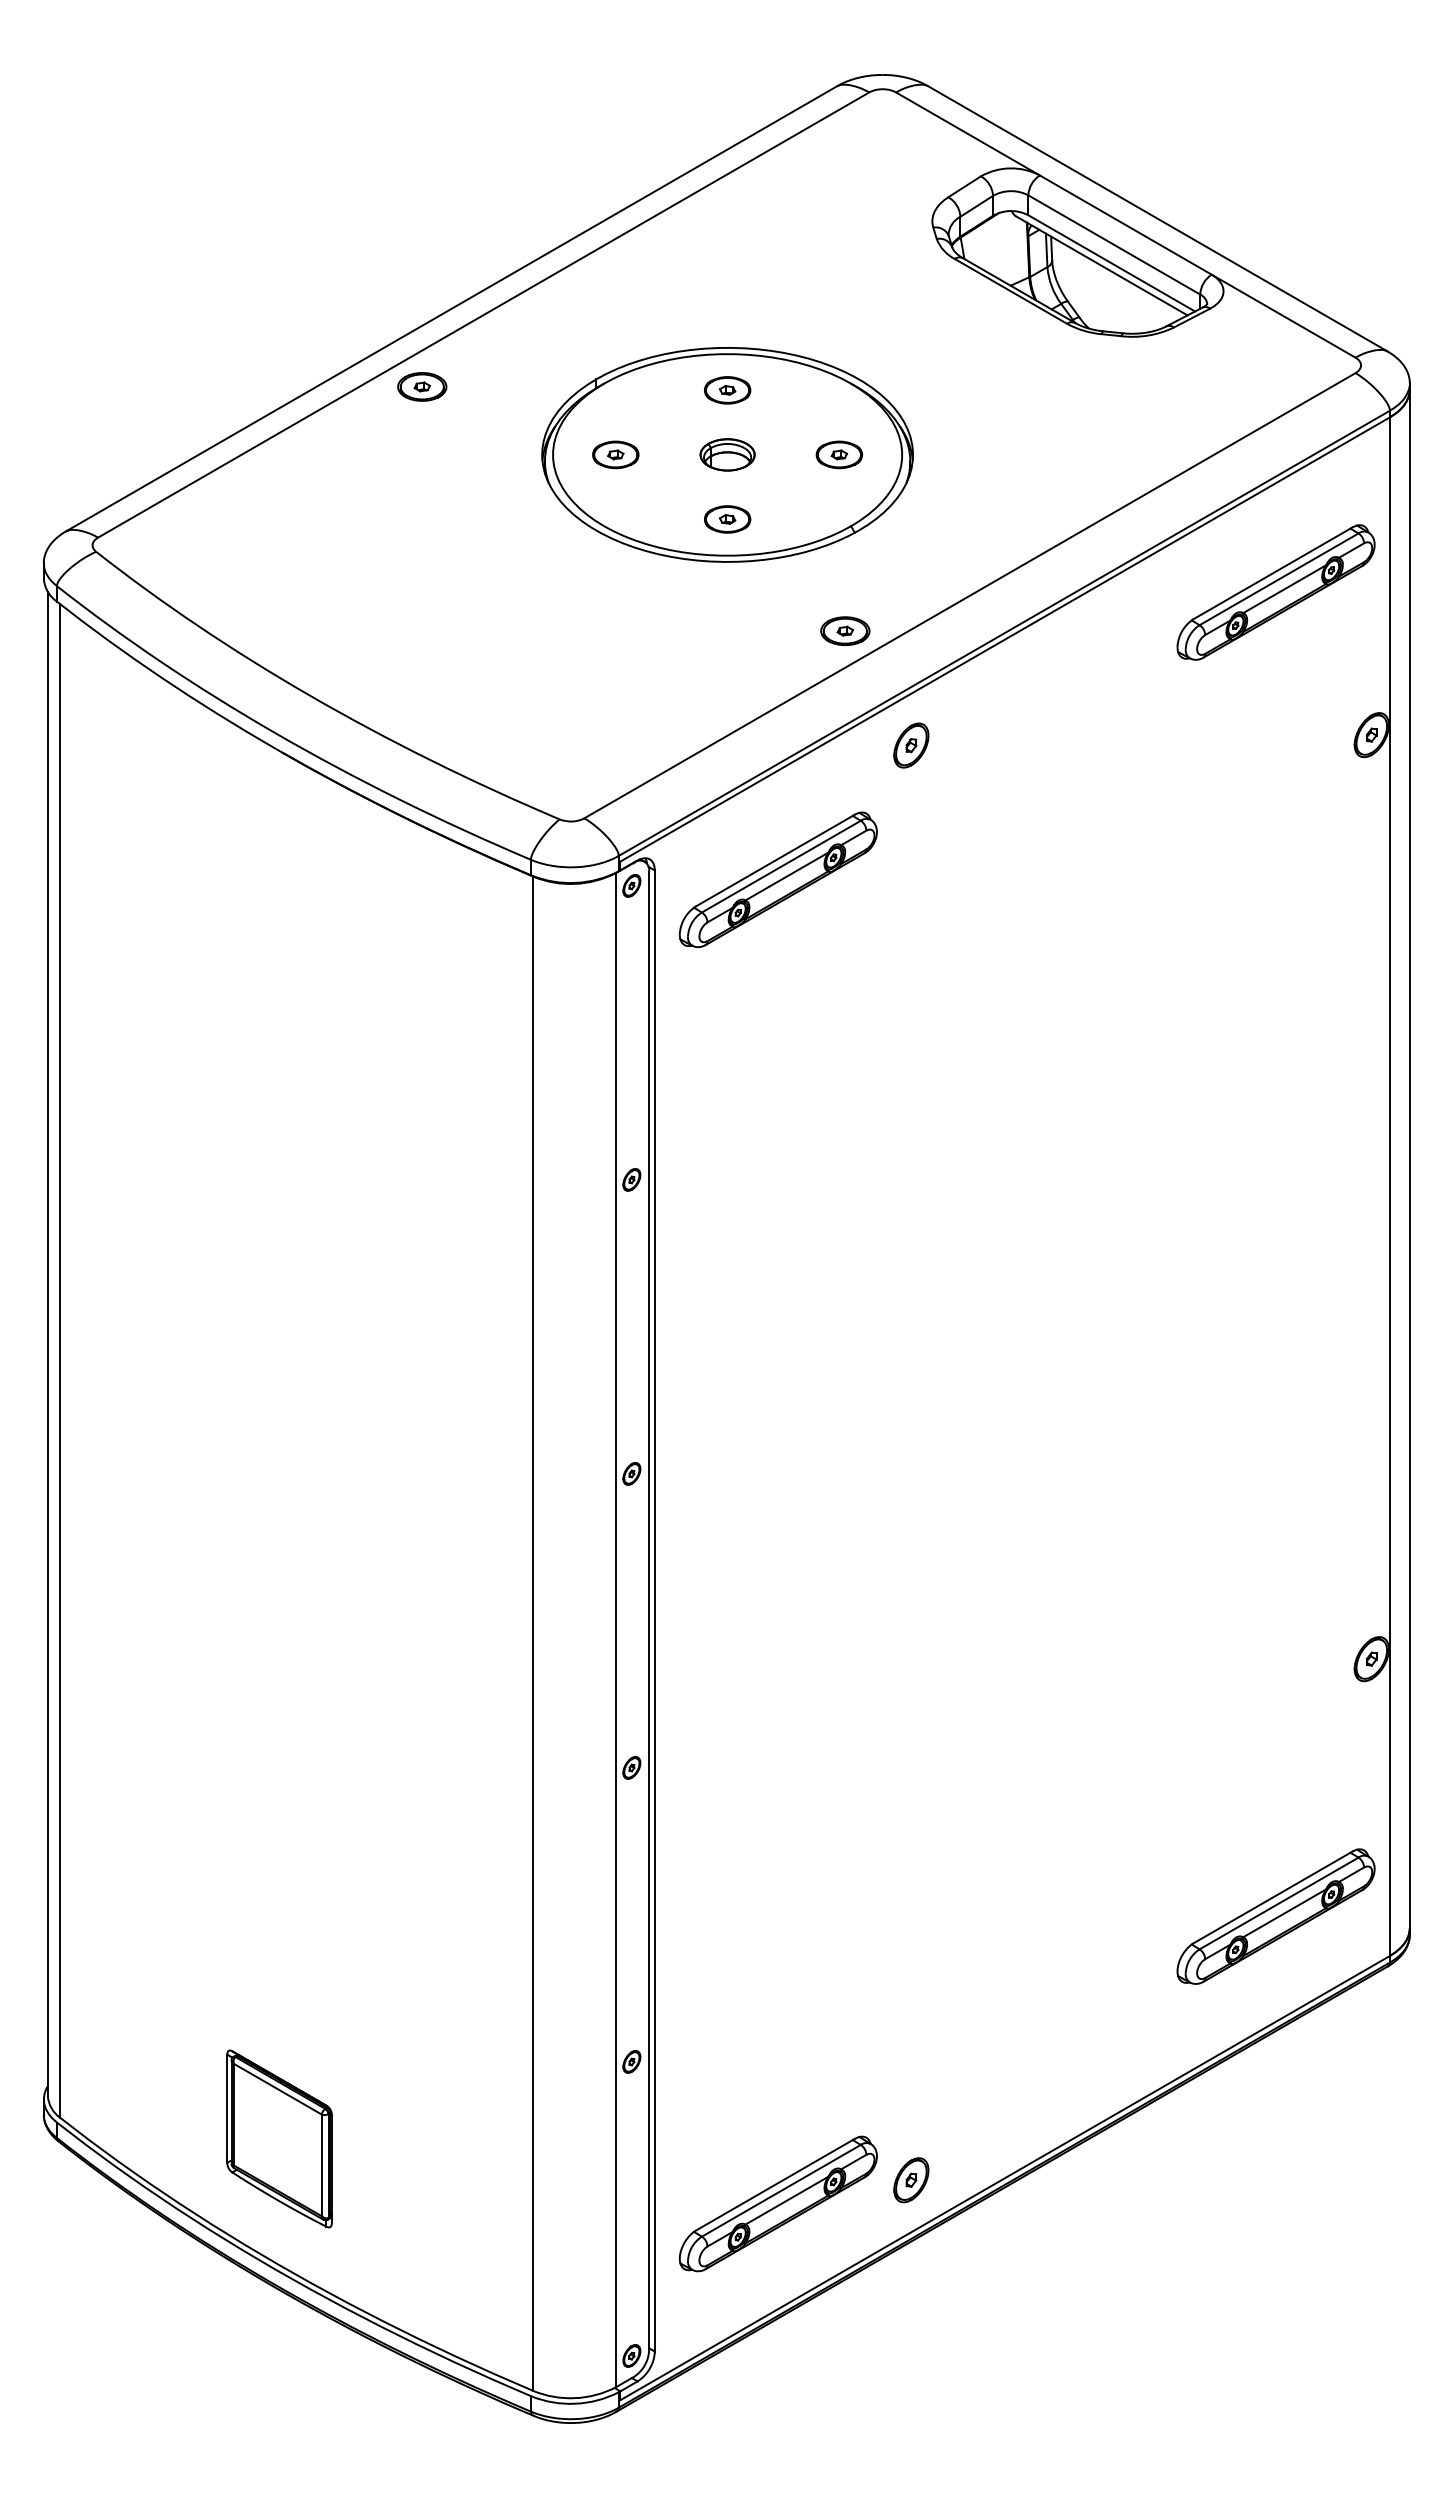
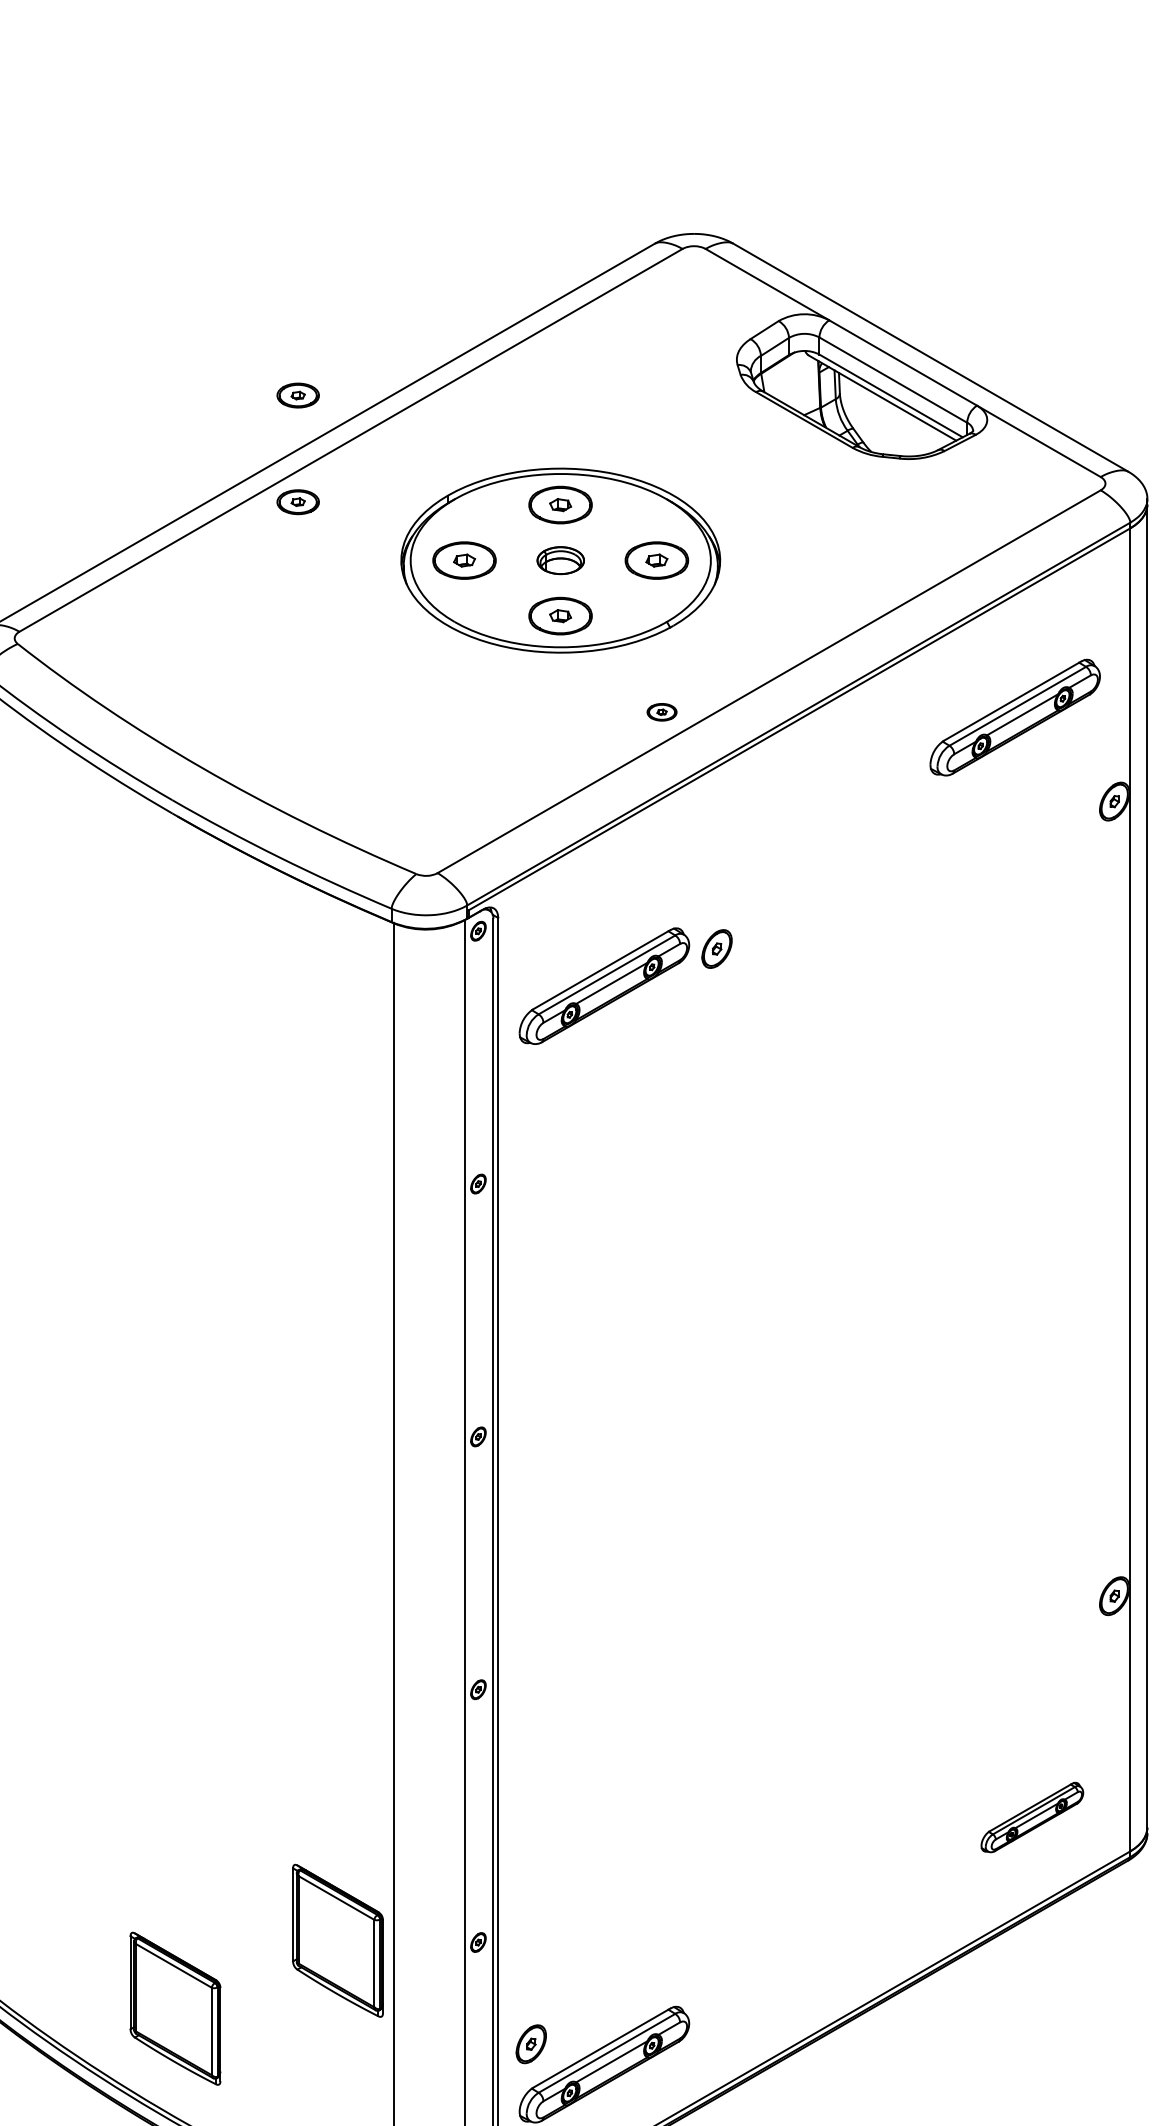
part: (422, 262) -> (298, 395), added
part: (727, 390) -> (560, 505), size x1.6
part: (615, 454) -> (464, 560), size x1.6
part: (839, 454) -> (657, 560), size x1.6
part: (727, 519) -> (560, 616), size x1.6
part: (1275, 592) -> (1014, 717), moved
part: (845, 631) -> (662, 712), size x0.7
part: (911, 745) -> (717, 948), moved
part: (777, 879) -> (603, 985), moved
part: (1275, 1916) -> (1031, 1817), size x0.6
part: (468, 2059) -> (337, 1940), added
part: (911, 2180) -> (531, 2044), moved

